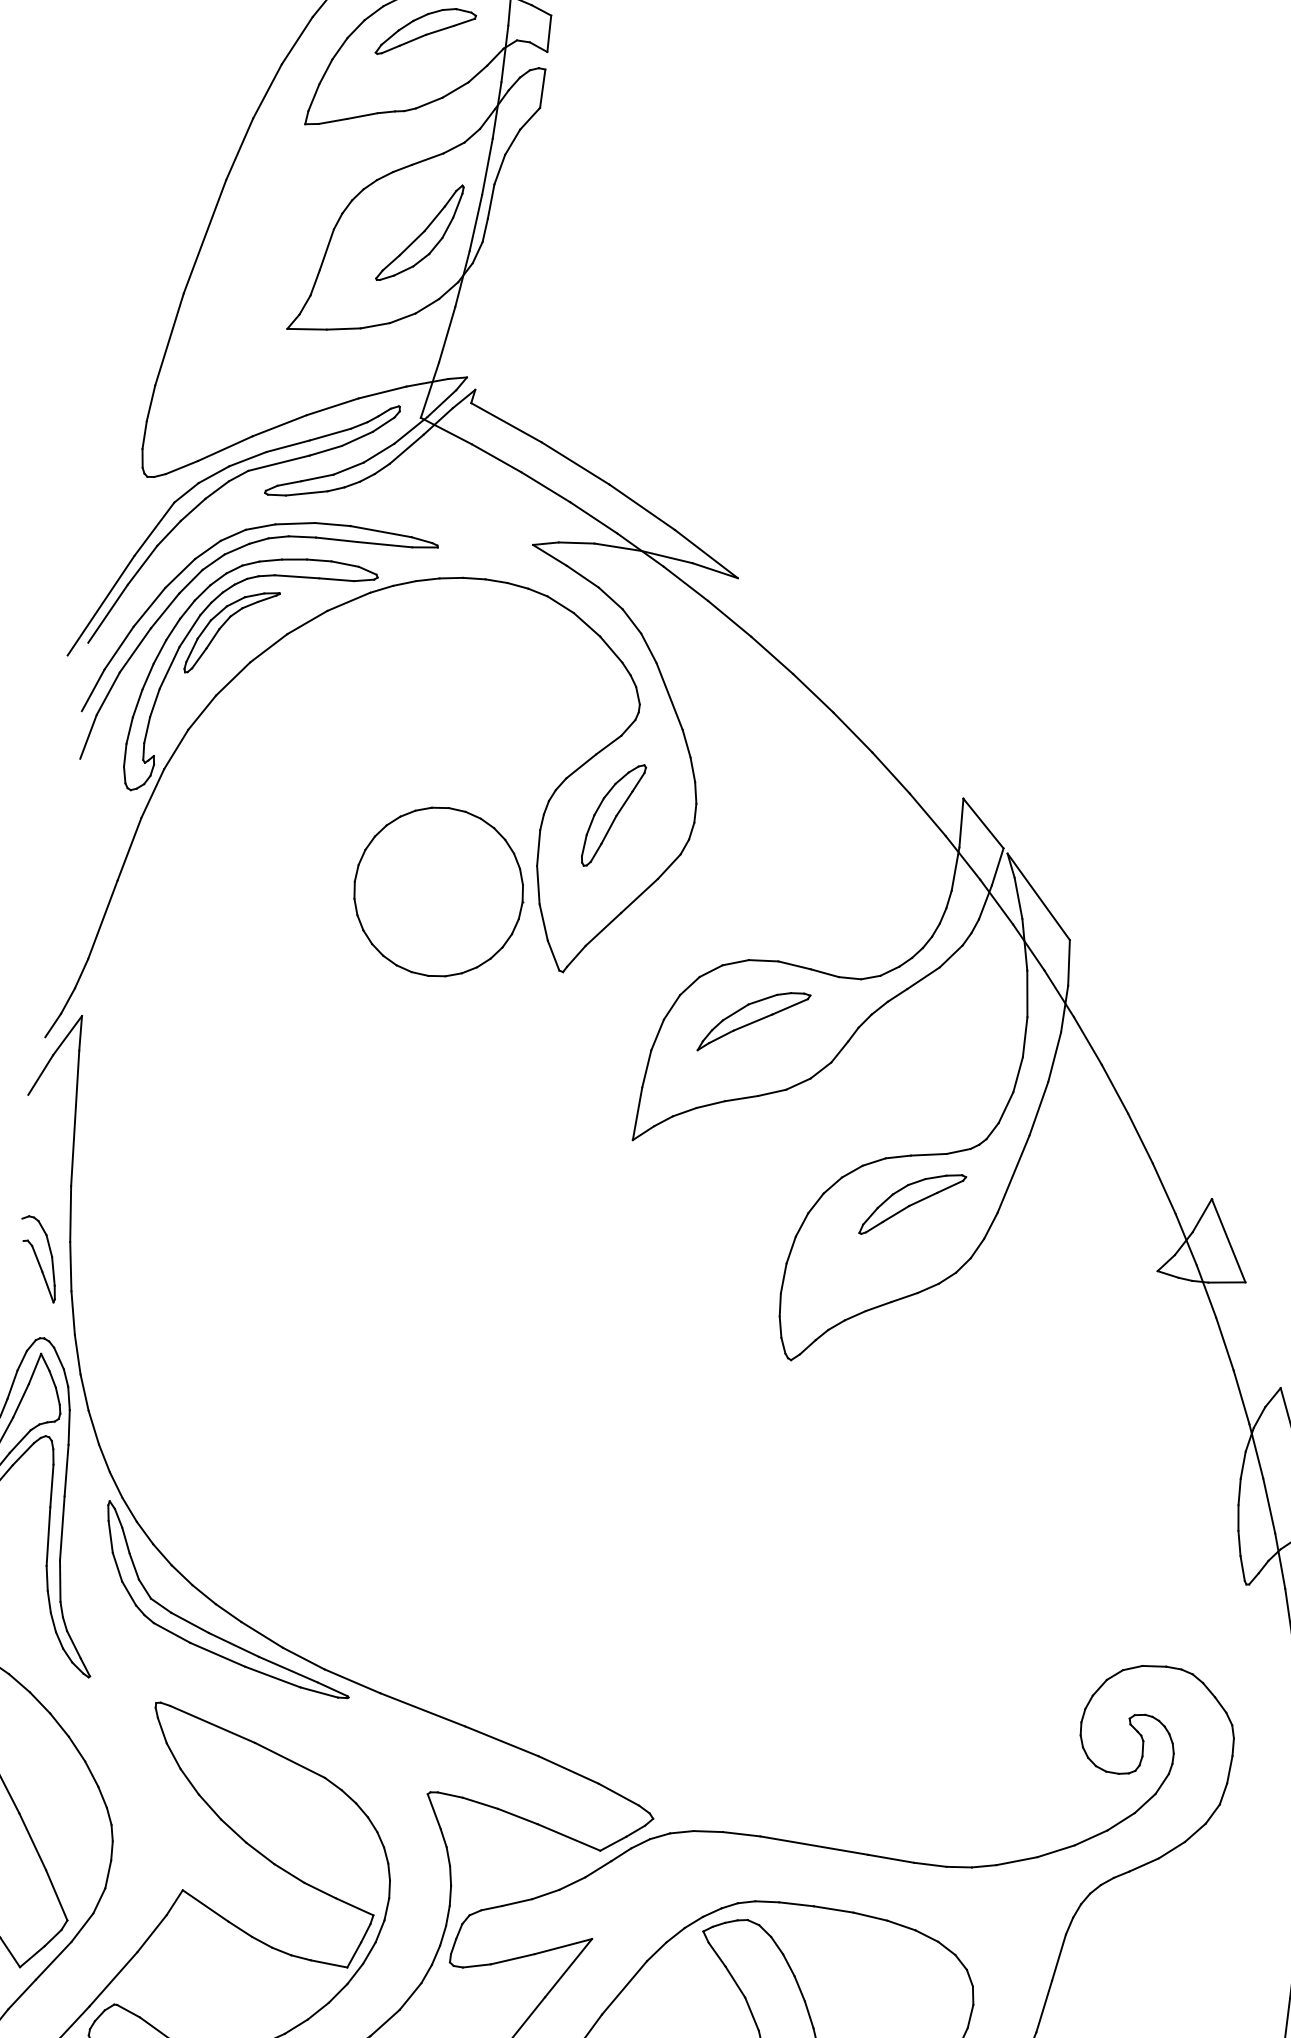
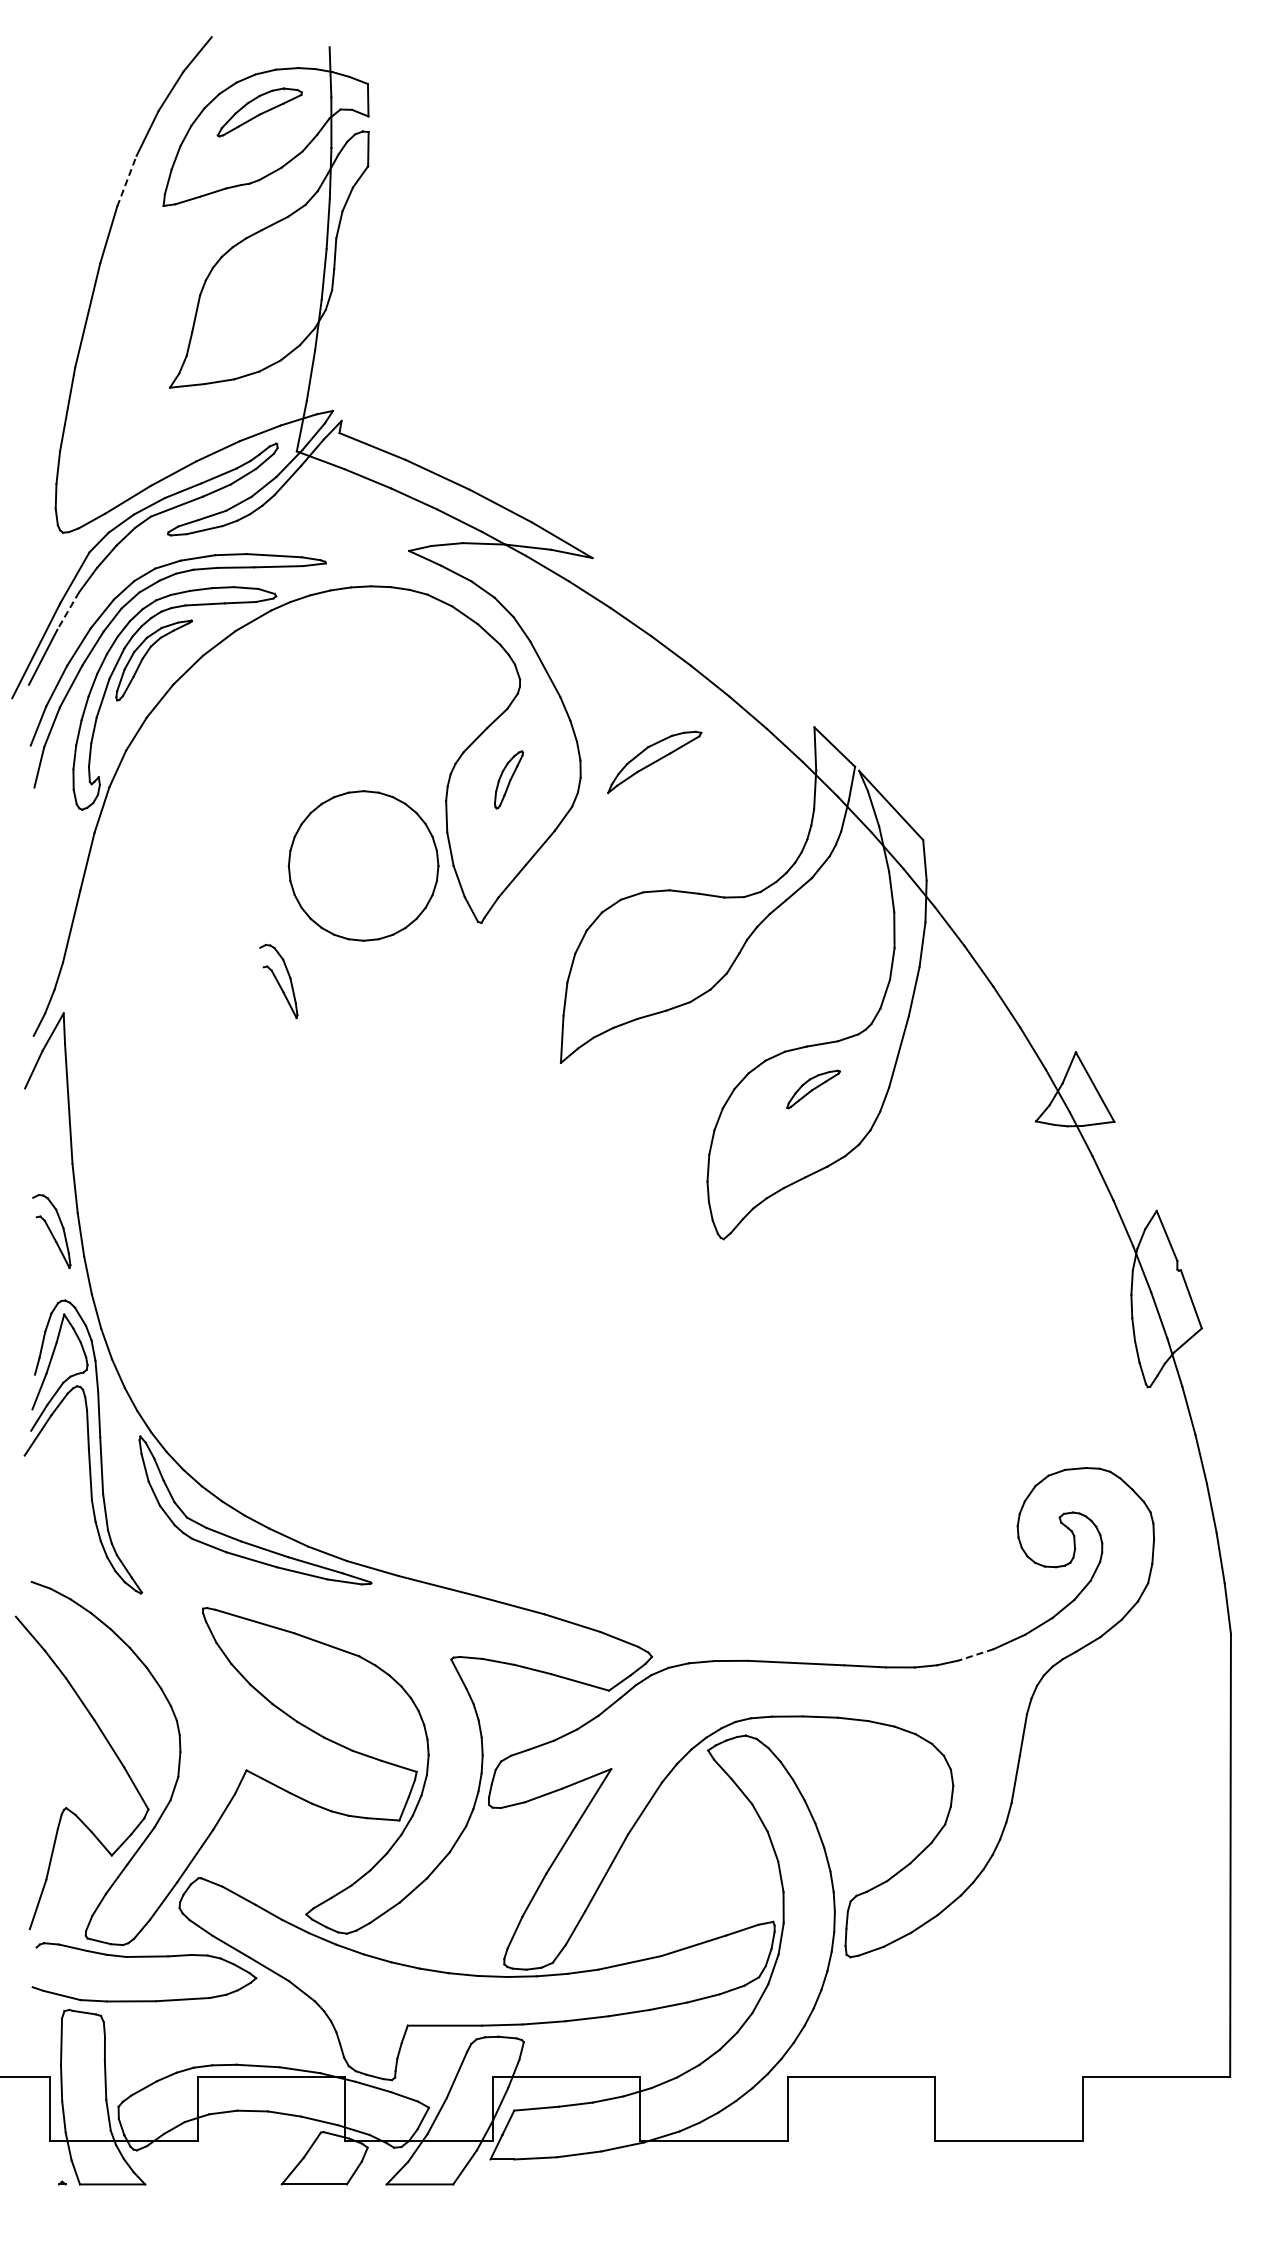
line: (268, 90) -> (127, 180), solid -> dashed
part: (419, 232) -> (275, 288), removed
line: (142, 564) -> (68, 610), solid -> dashed
part: (613, 814) -> (508, 779), size x0.6
part: (327, 1009) -> (278, 981), added
part: (753, 1022) -> (654, 762), moved
part: (912, 1204) -> (813, 1089), size x0.6
line: (1016, 1861) -> (975, 1655), solid -> dashed

